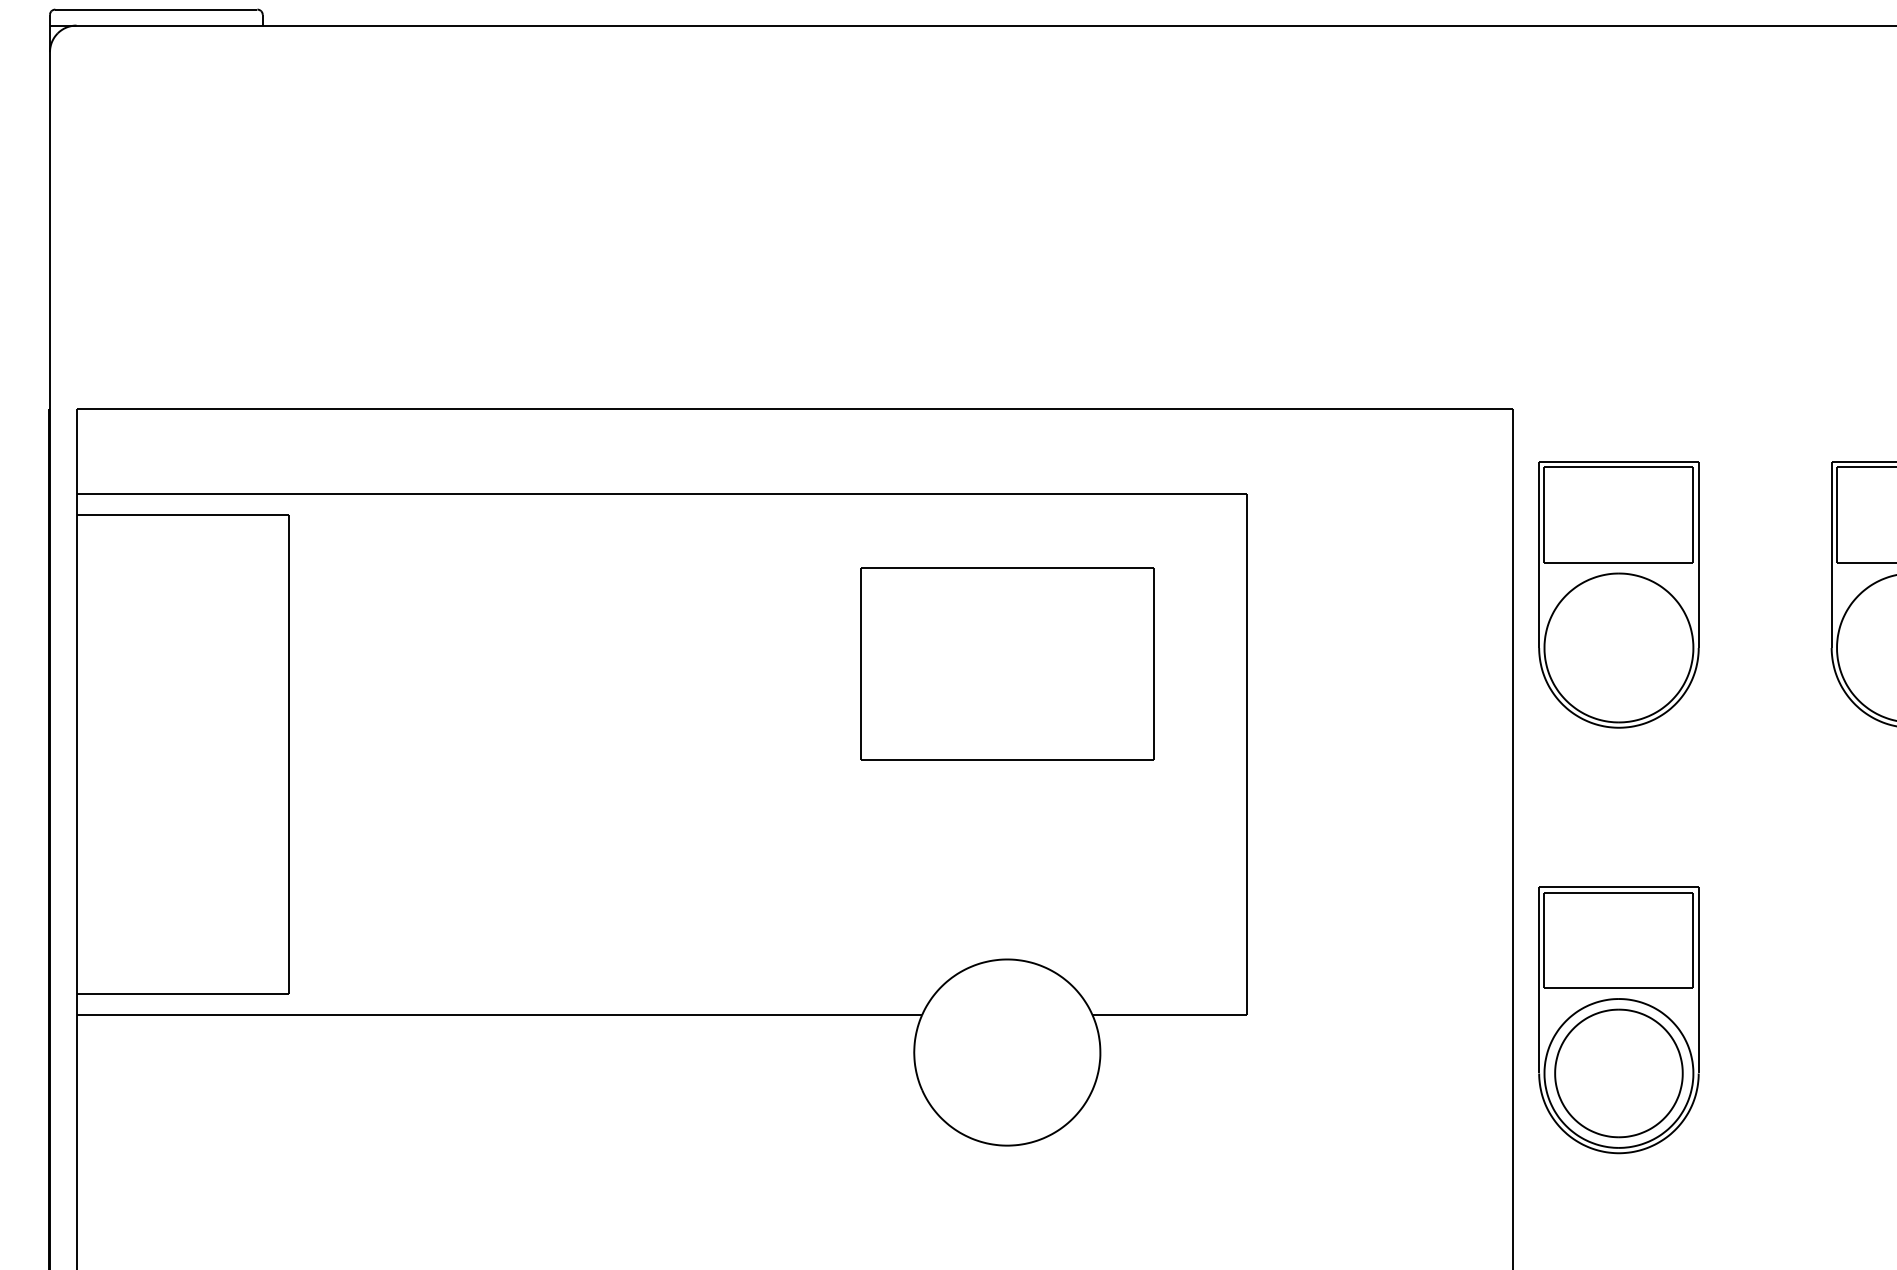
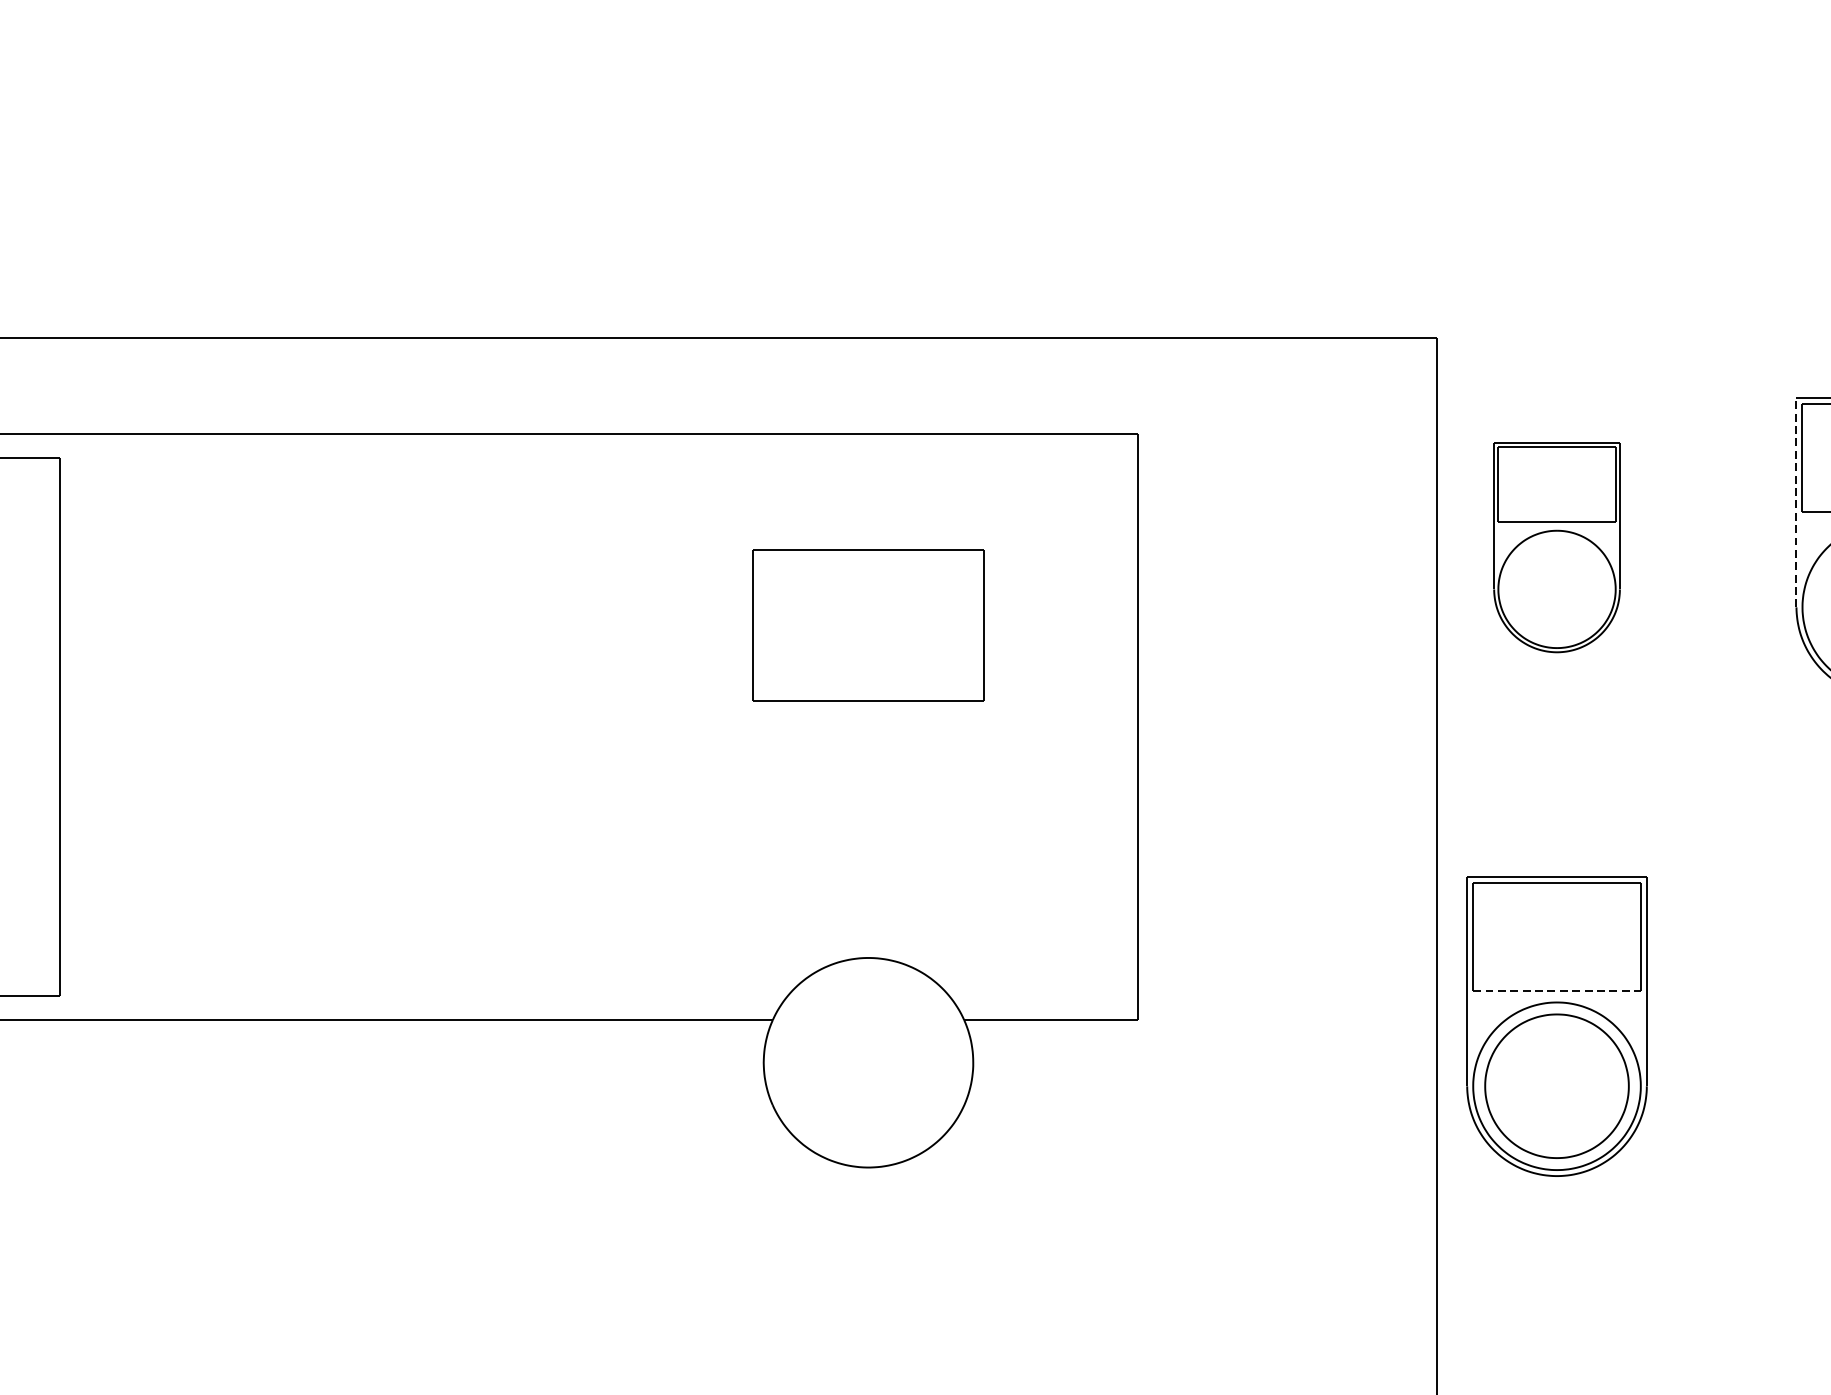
line: (1831, 554) -> (1796, 502), solid -> dashed
part: (1618, 594) -> (1556, 547), size x0.7
part: (1007, 663) -> (868, 624), size x0.7
line: (1619, 988) -> (1557, 990), solid -> dashed

